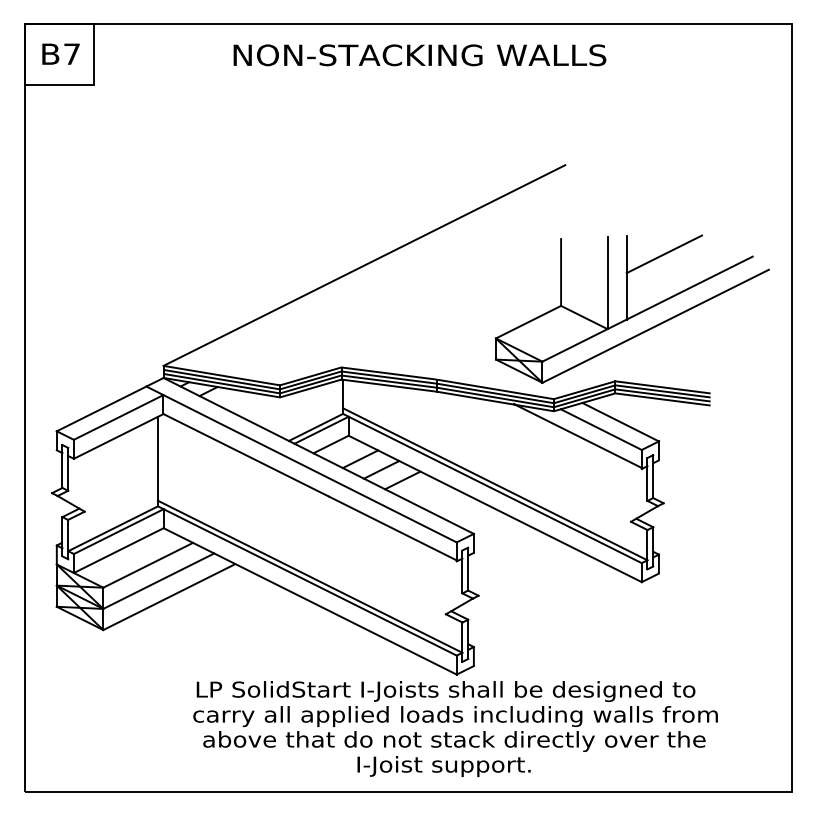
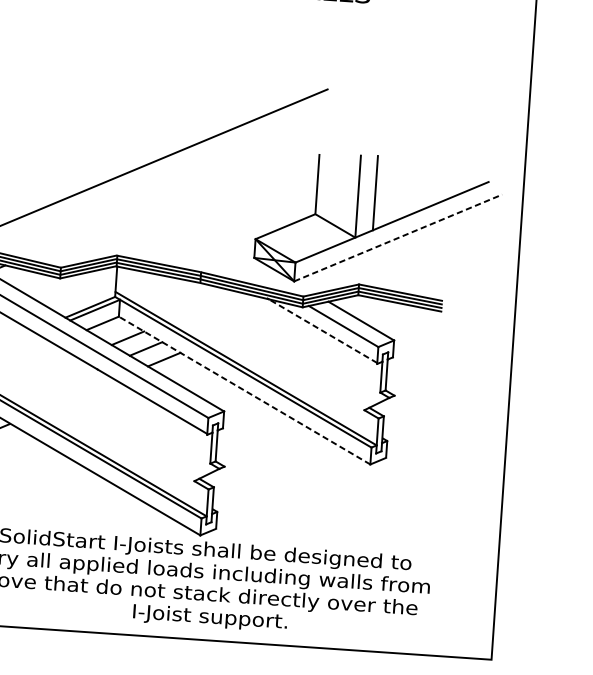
line: (664, 254) -> (410, 174), removed
line: (655, 326) -> (398, 238), solid -> dashed
line: (577, 435) -> (322, 330), solid -> dashed
line: (495, 508) -> (244, 390), solid -> dashed
text: (443, 766) -> (209, 618), moved

